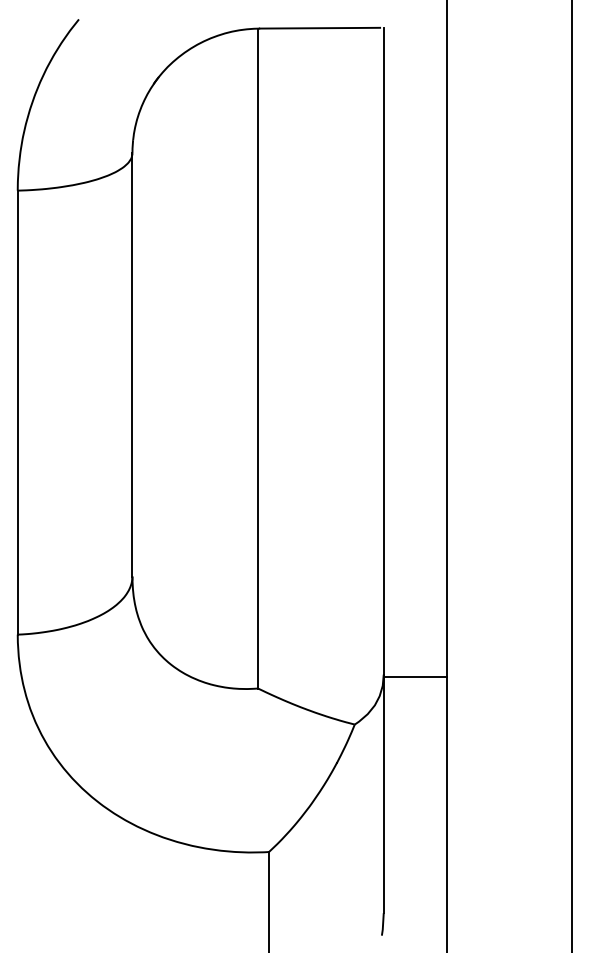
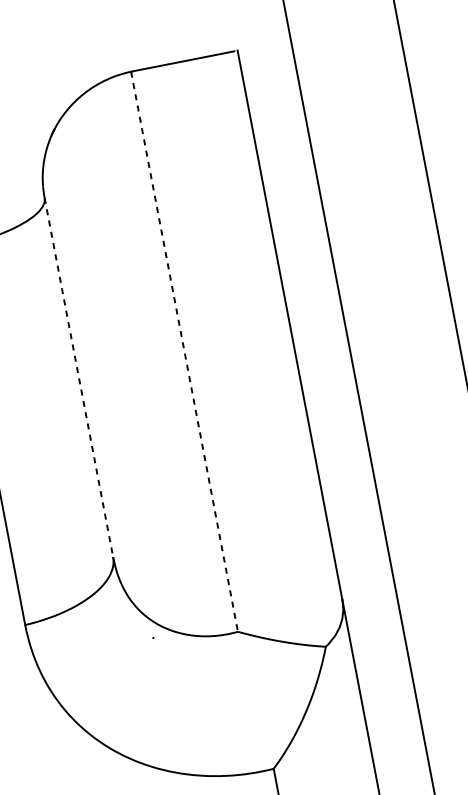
line: (258, 358) -> (184, 351), solid -> dashed
line: (132, 364) -> (78, 377), solid -> dashed
line: (414, 677) -> (368, 597), removed

